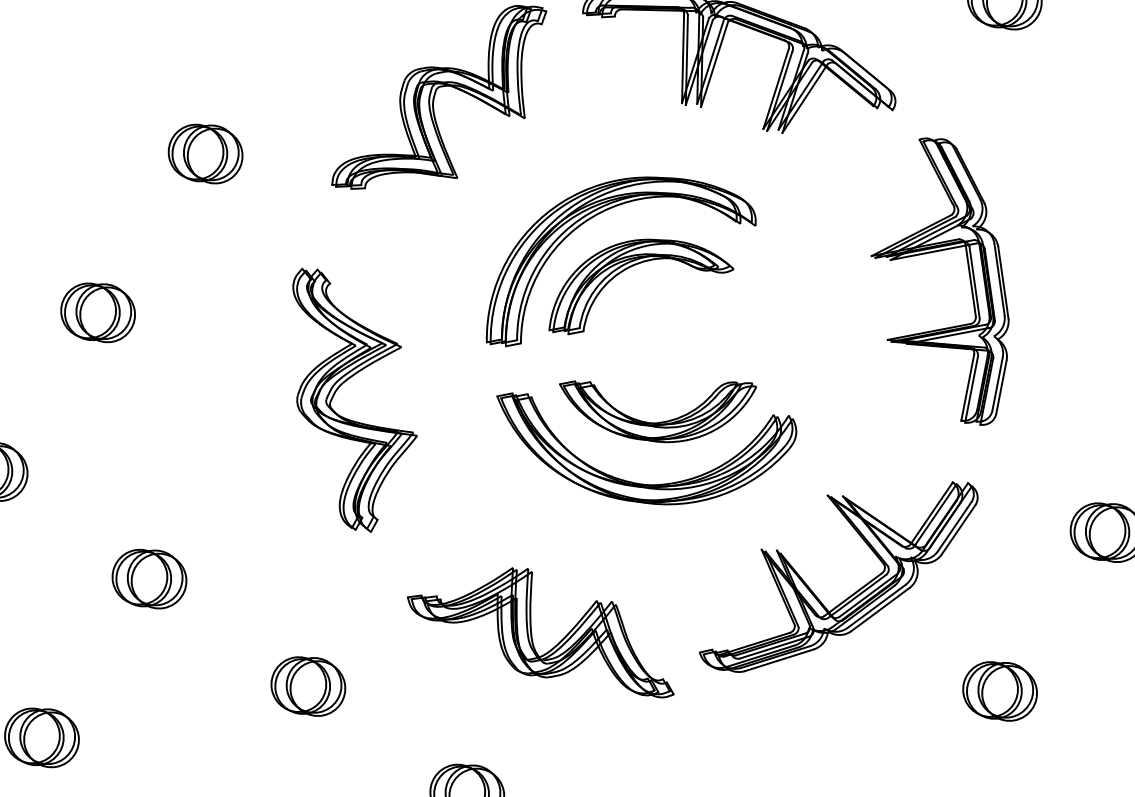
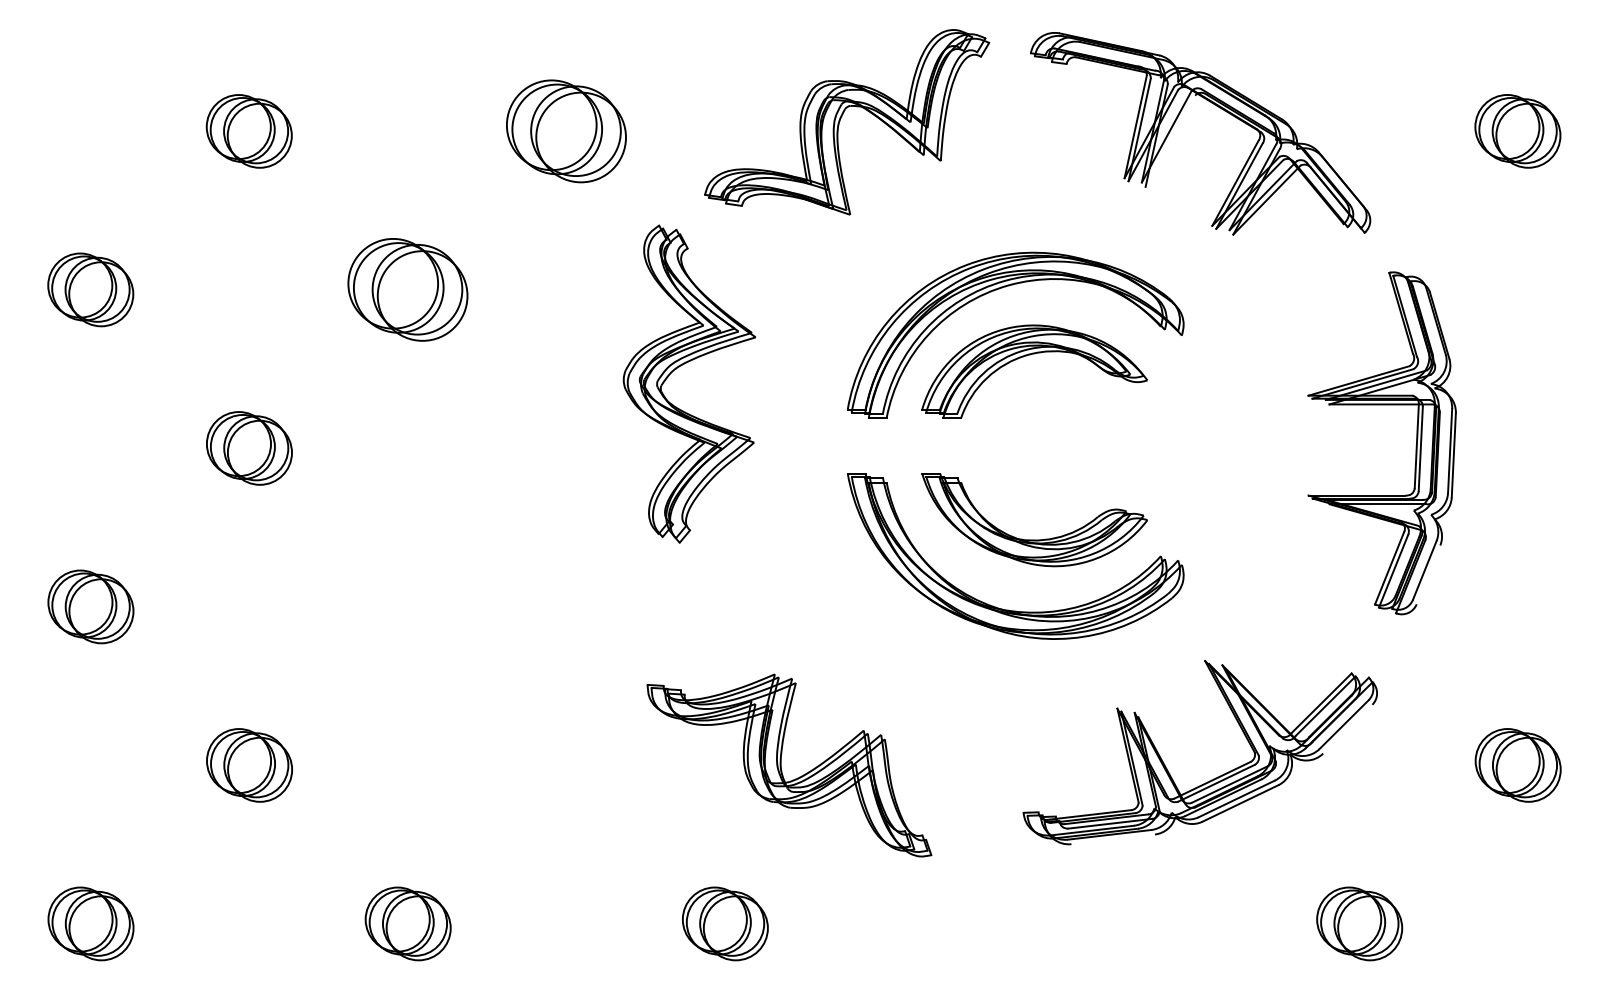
line: (714, 64) -> (1170, 140), removed
part: (205, 154) -> (566, 131), size x1.4
part: (97, 312) -> (407, 289), size x1.4
part: (342, 384) -> (679, 367), moved
line: (1001, 386) -> (1428, 574), removed
line: (958, 529) -> (1347, 728), removed
part: (148, 578) -> (407, 606), removed
part: (533, 643) -> (781, 765), moved
line: (779, 660) -> (1113, 839), removed
part: (308, 686) -> (566, 765), removed

